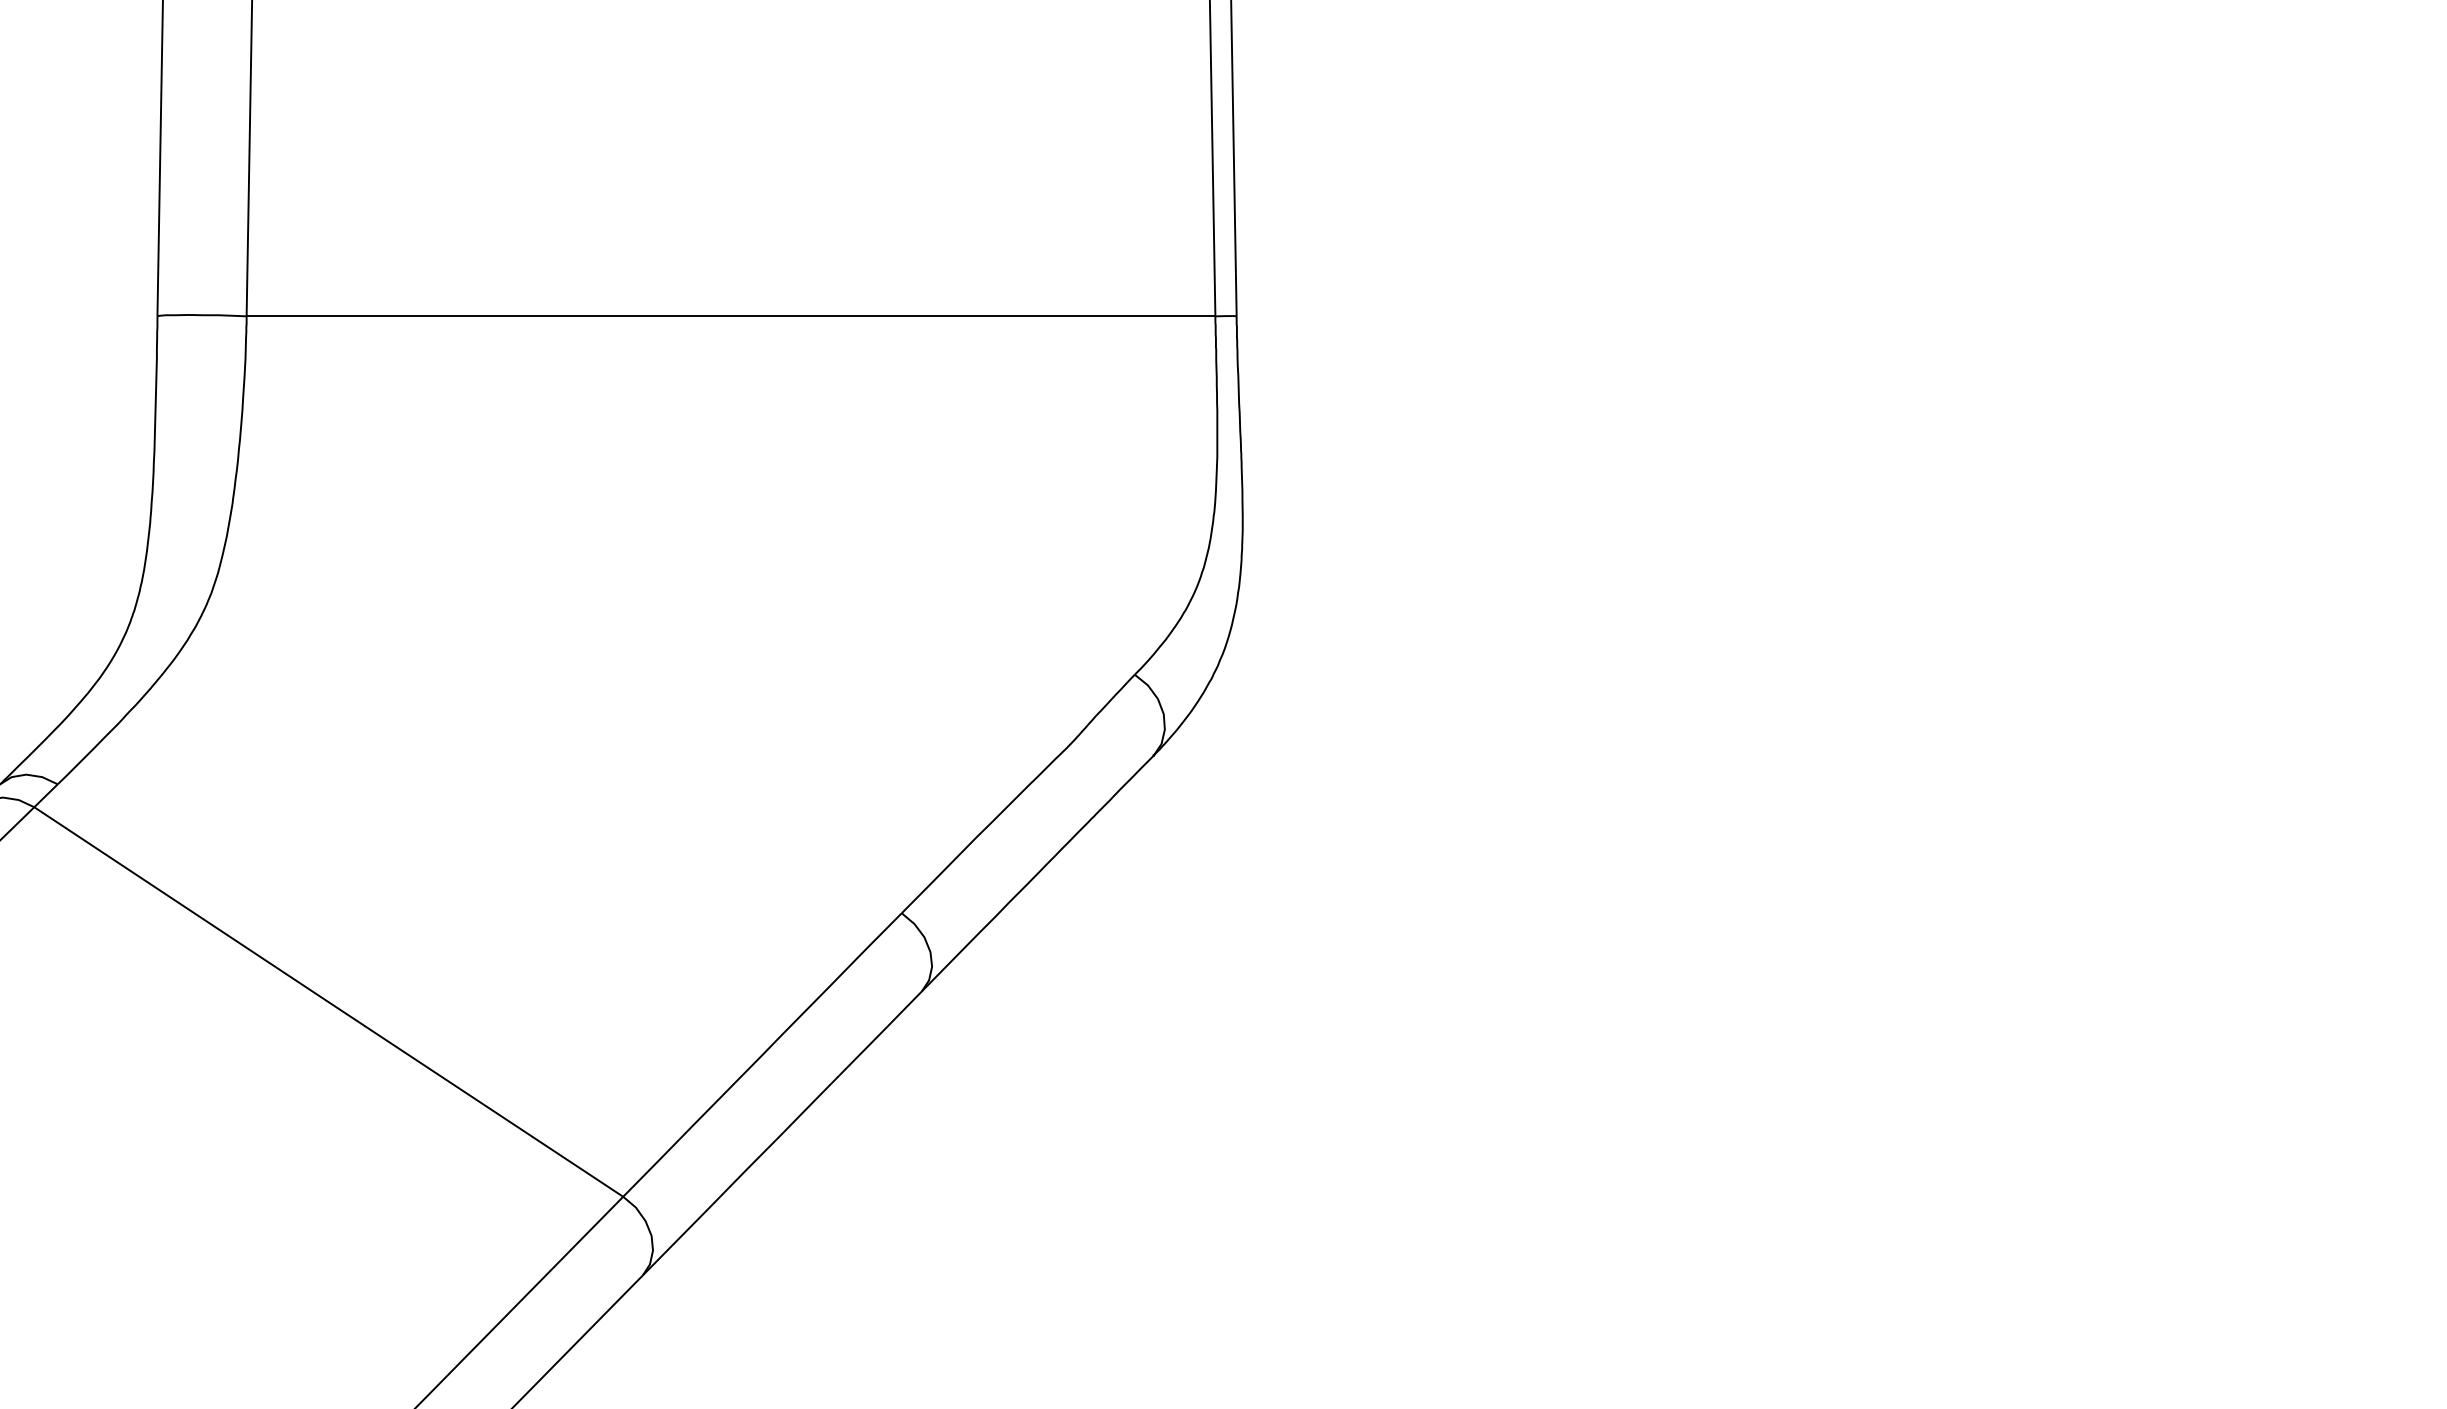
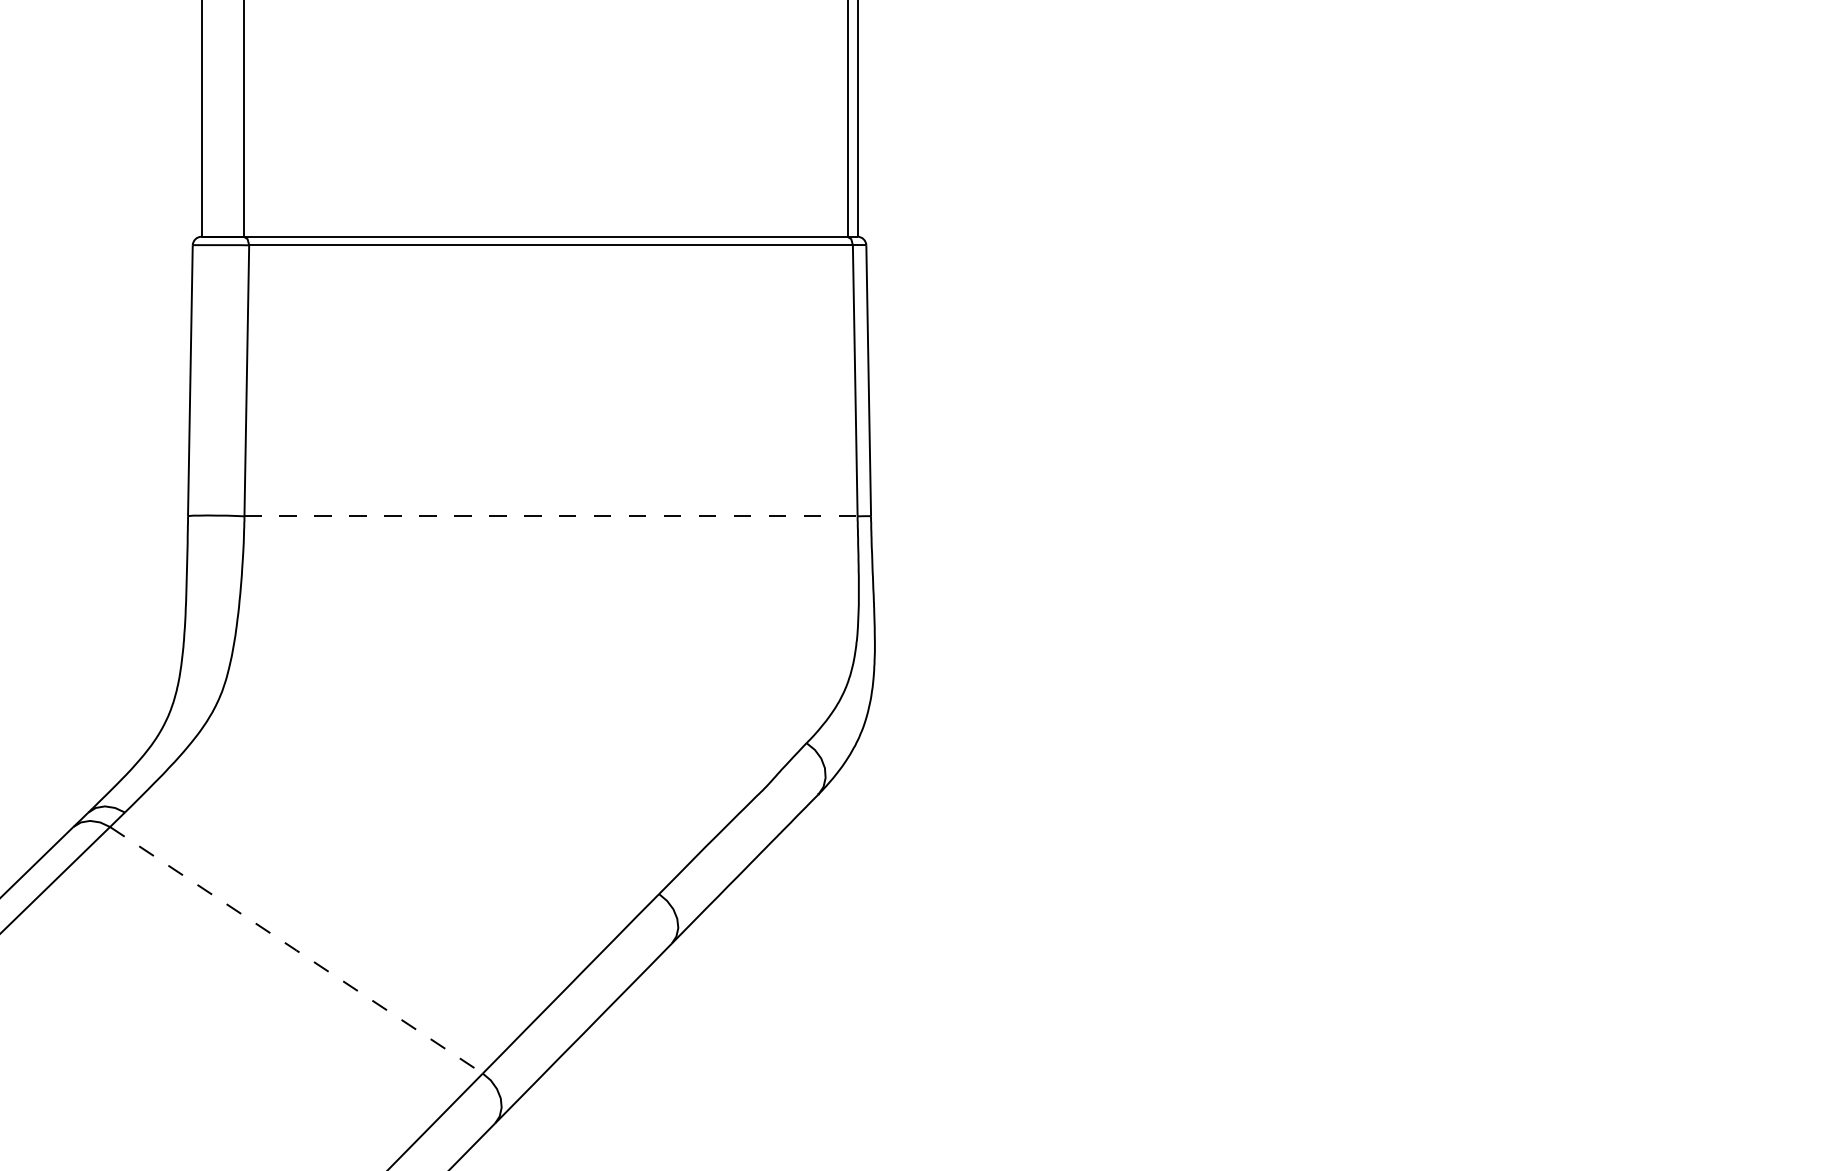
line: (731, 316) -> (551, 516), solid -> dashed
line: (328, 1002) -> (296, 950), solid -> dashed

